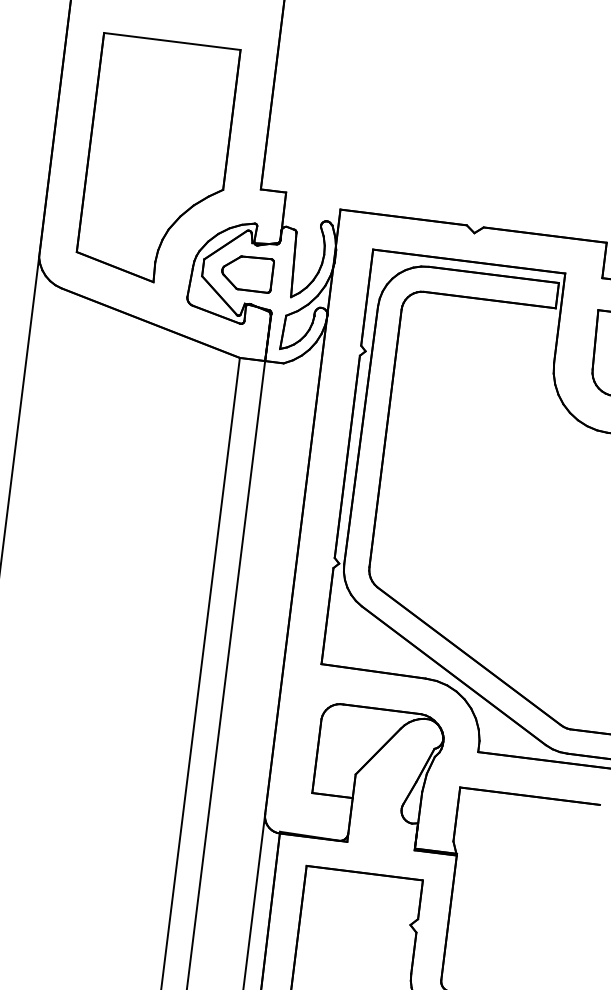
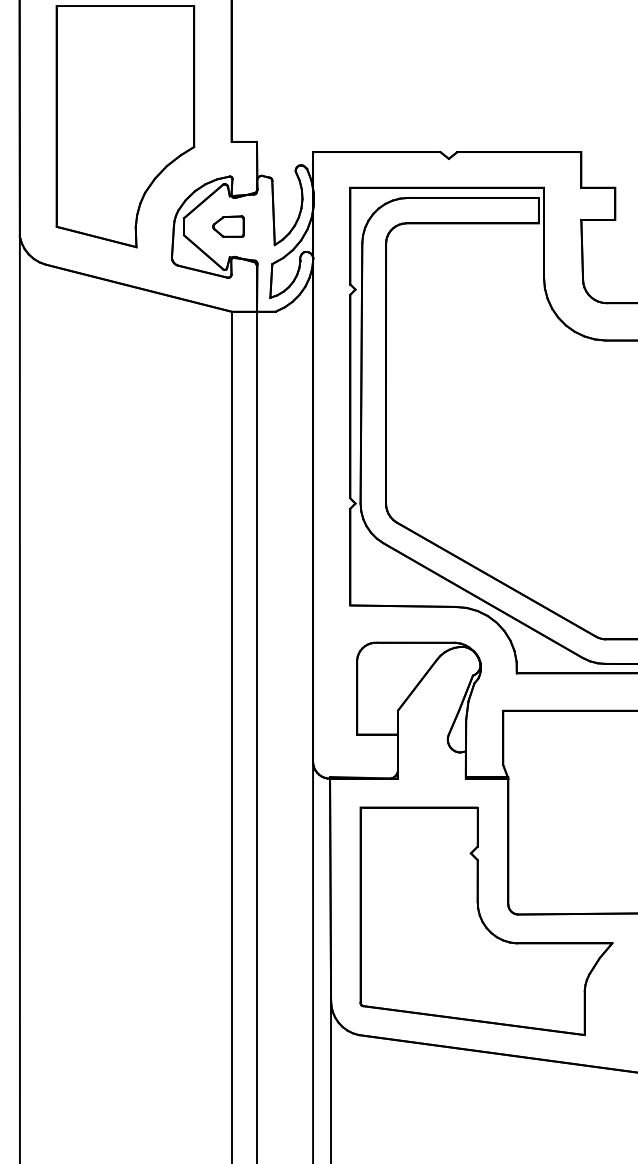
part: (247, 273) -> (228, 226), size x0.6

